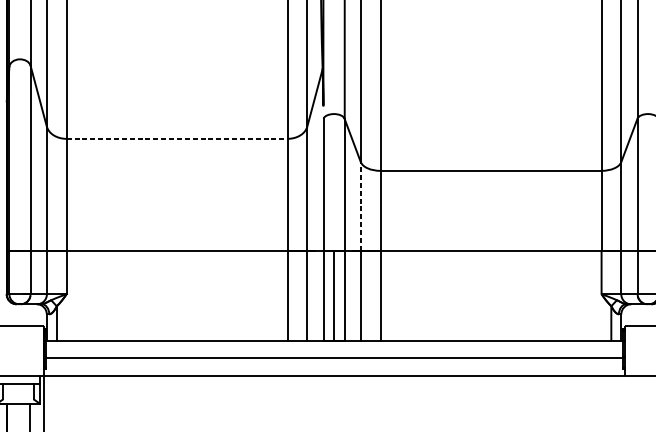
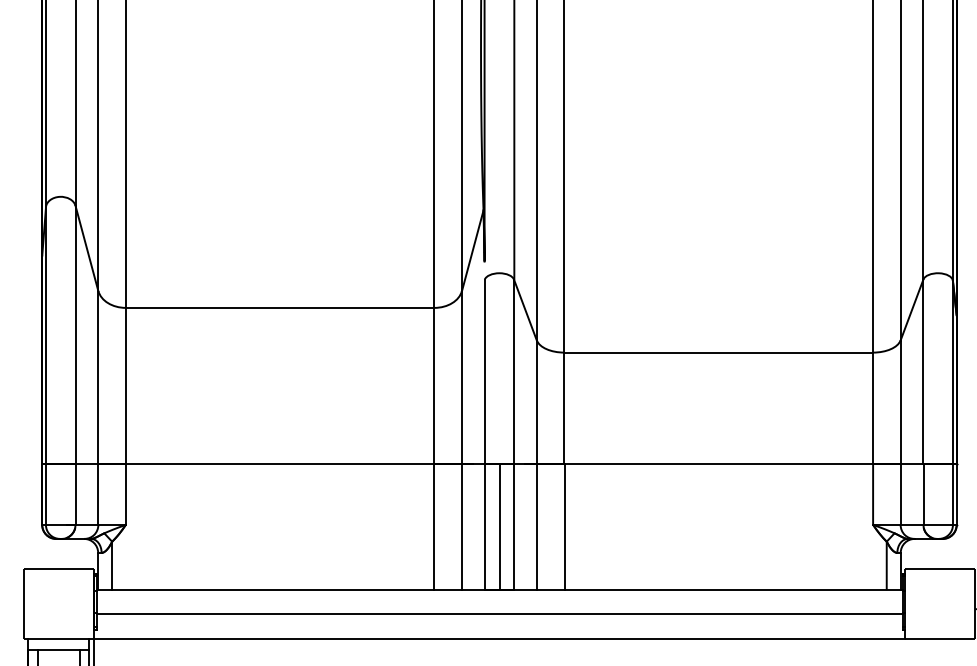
line: (177, 138) -> (280, 307), dashed -> solid
line: (360, 206) -> (536, 402), dashed -> solid

